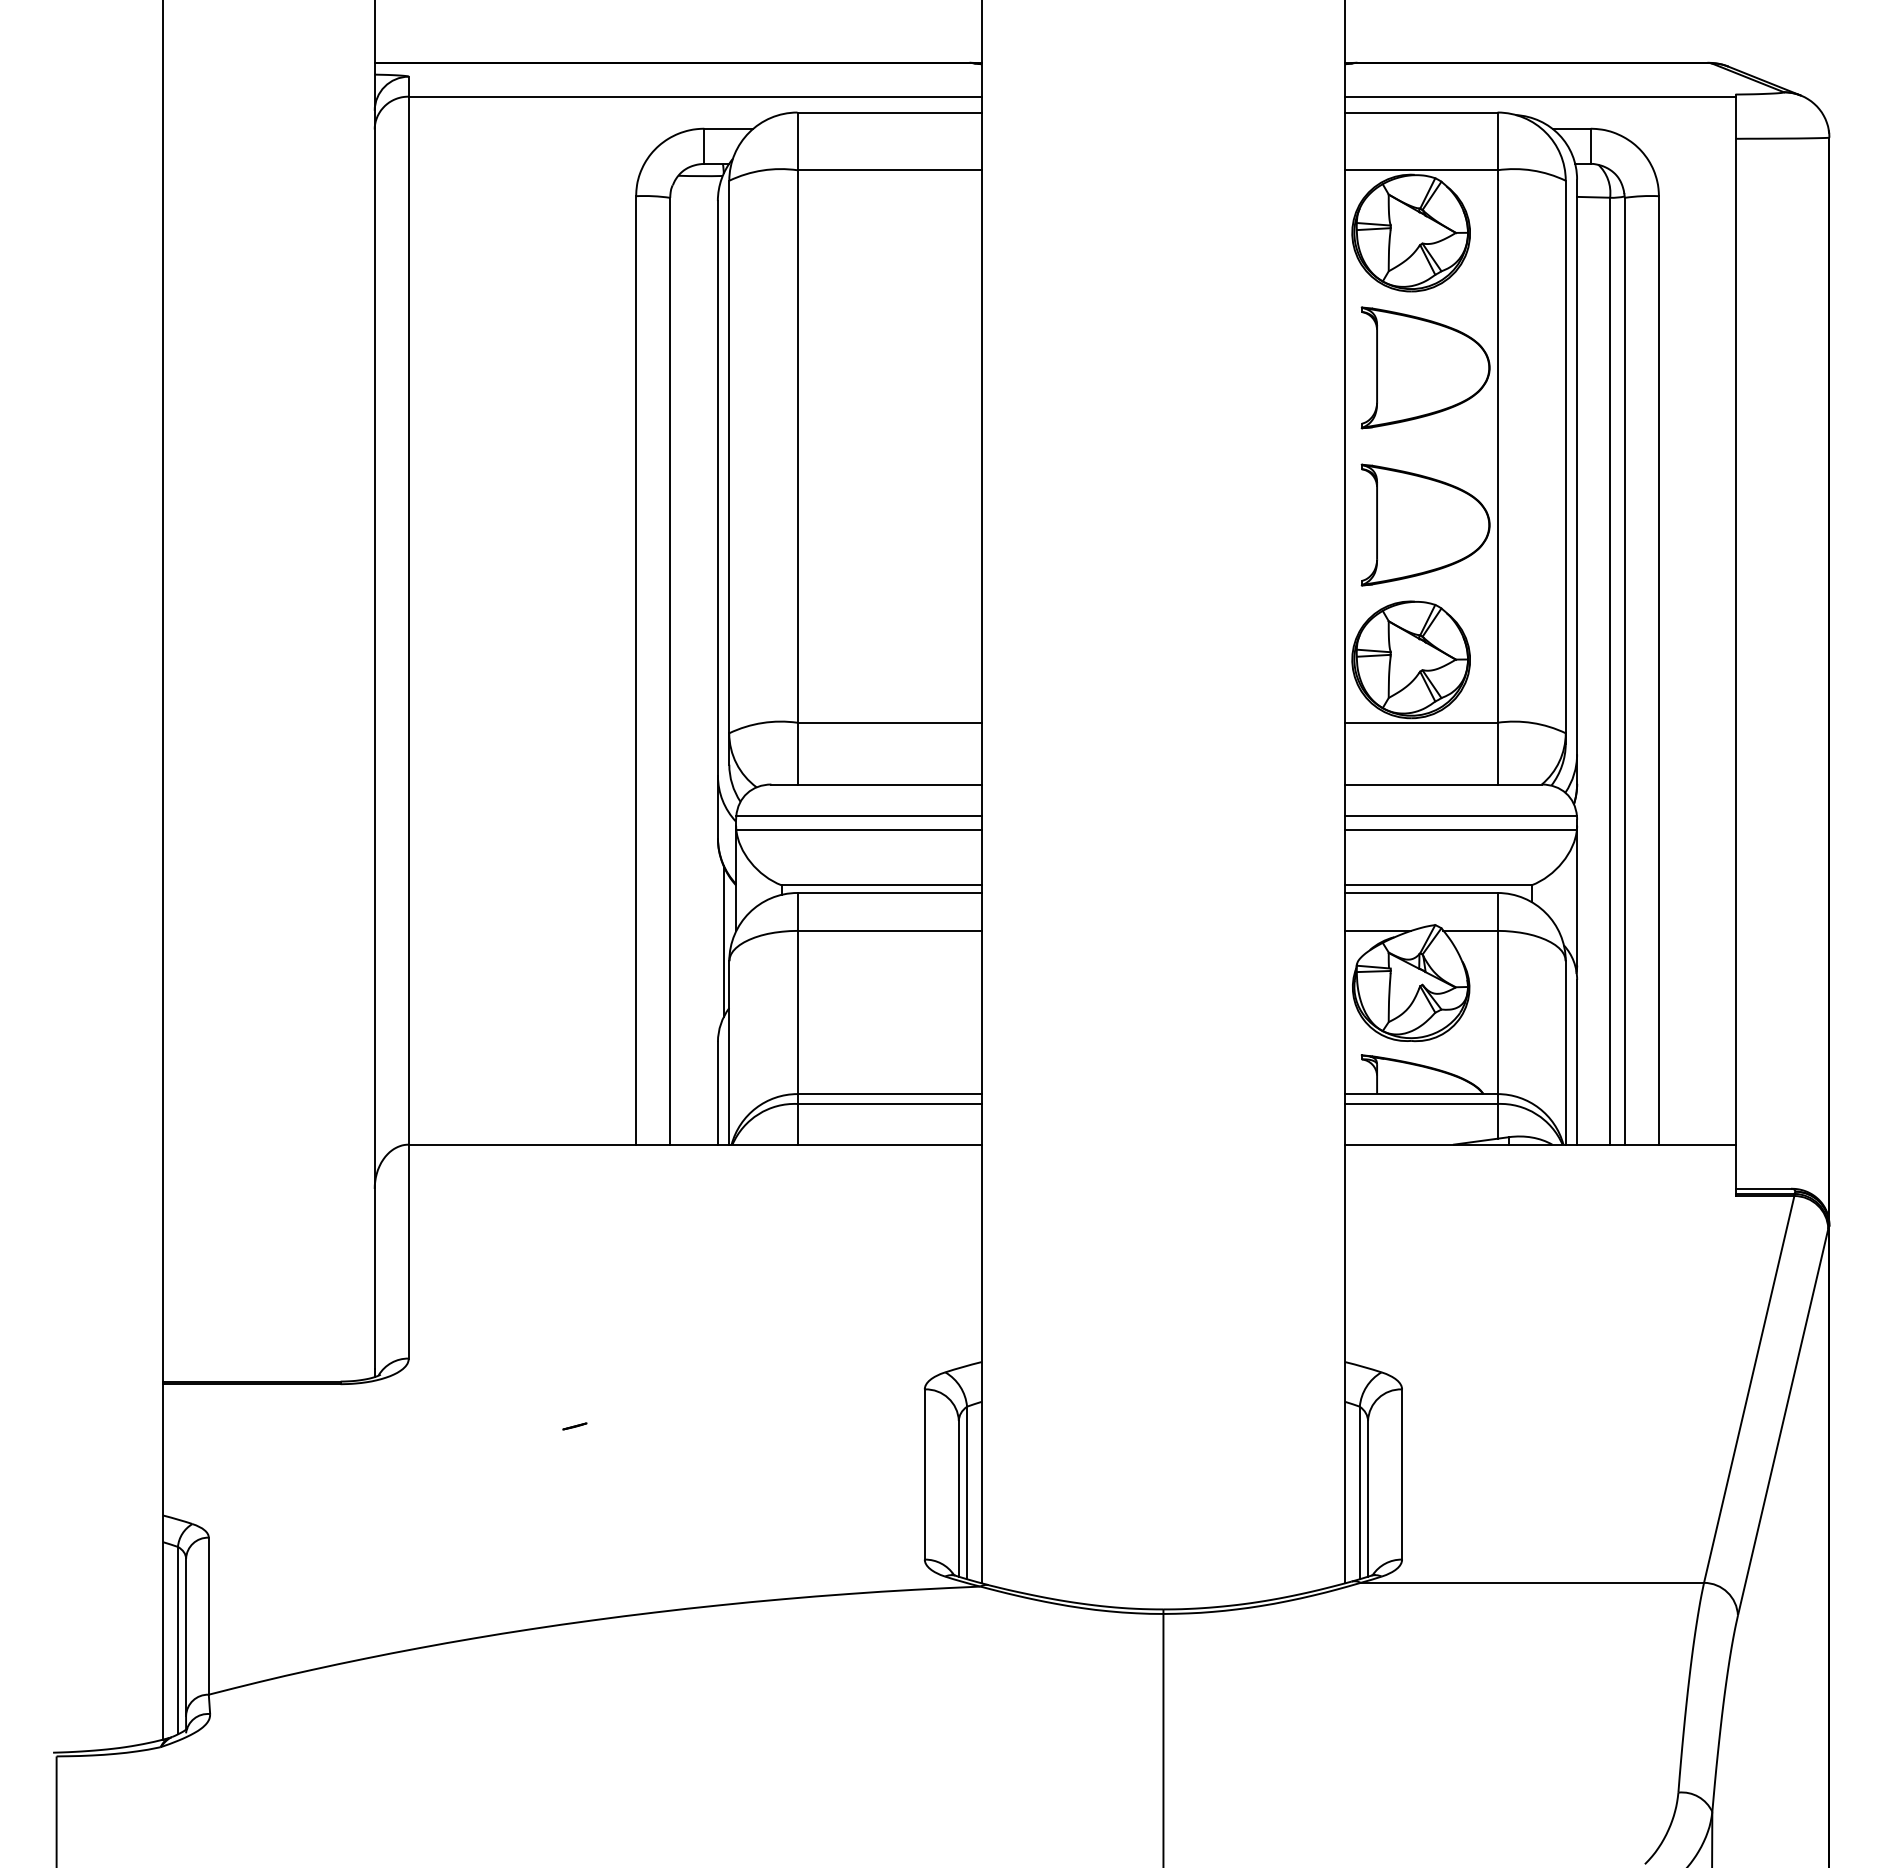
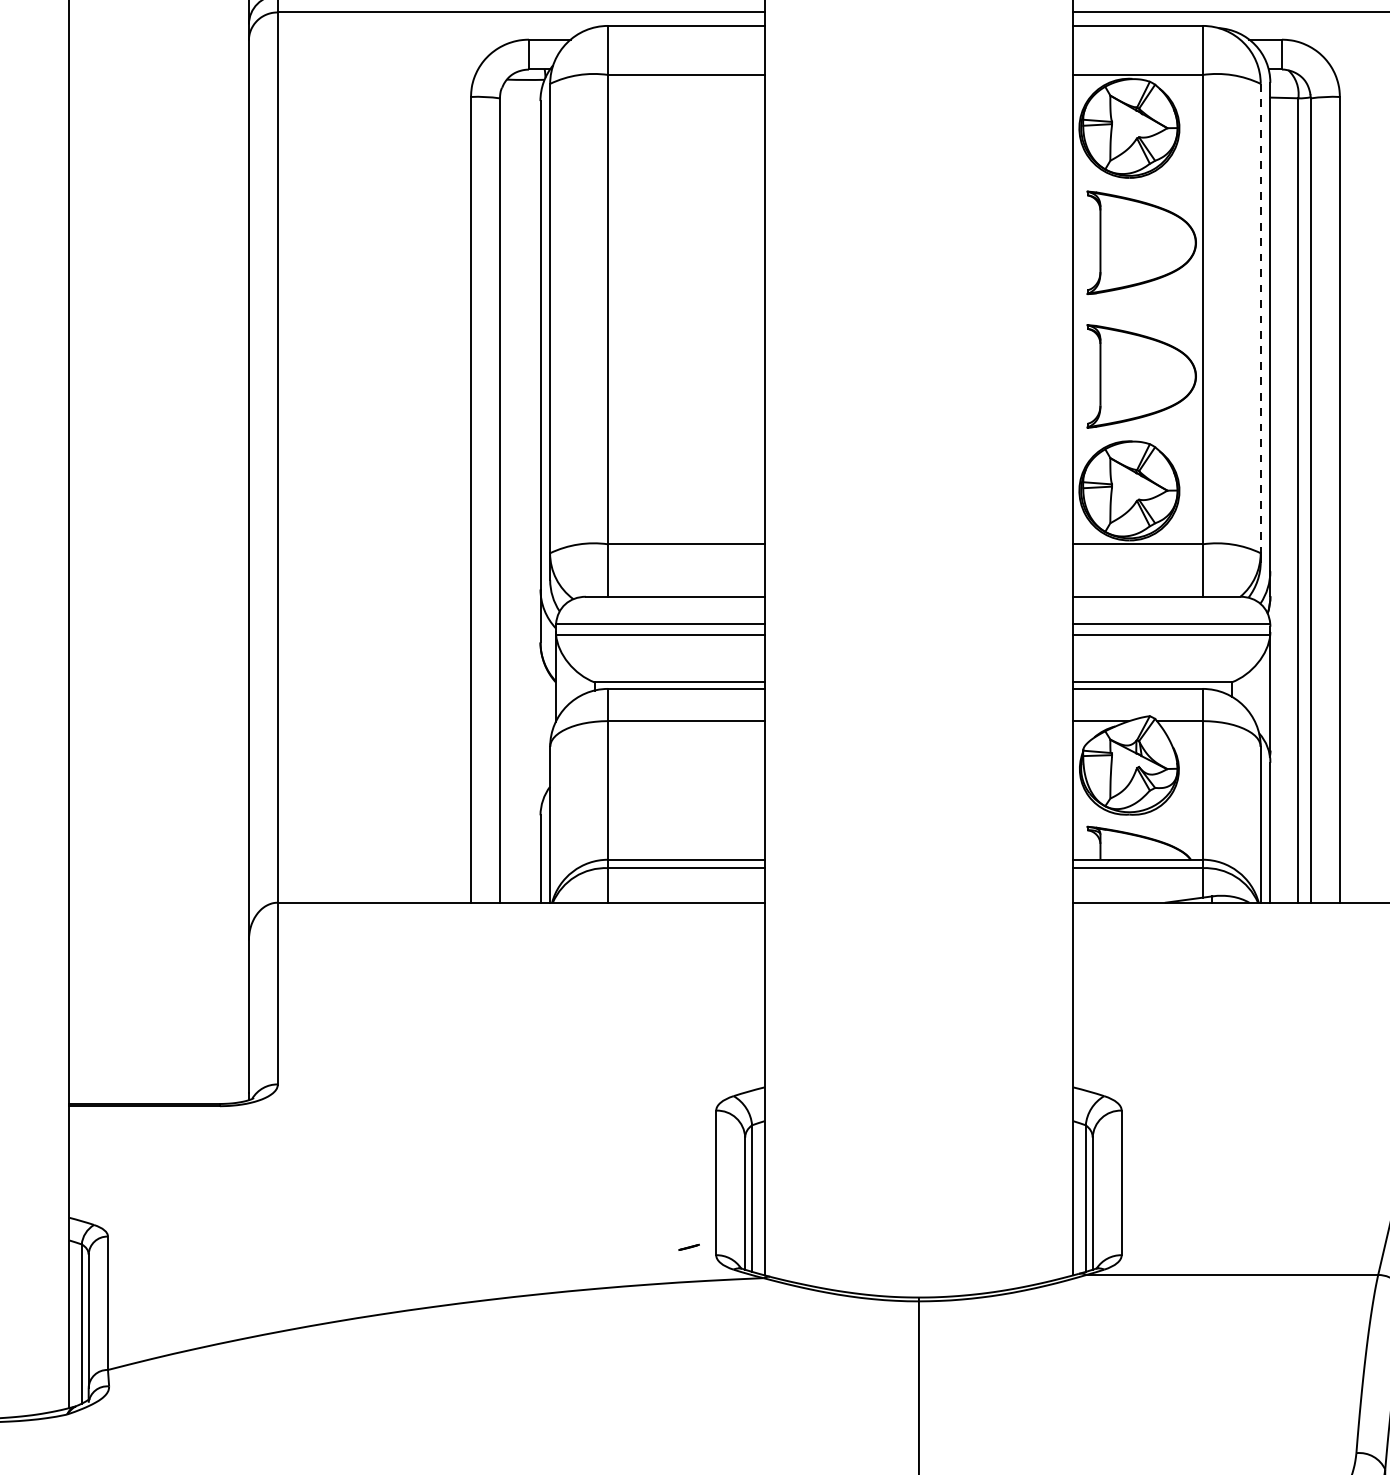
line: (1565, 457) -> (1260, 318), solid -> dashed
line: (723, 941) -> (545, 730), removed
line: (574, 1426) -> (688, 1247), moved

